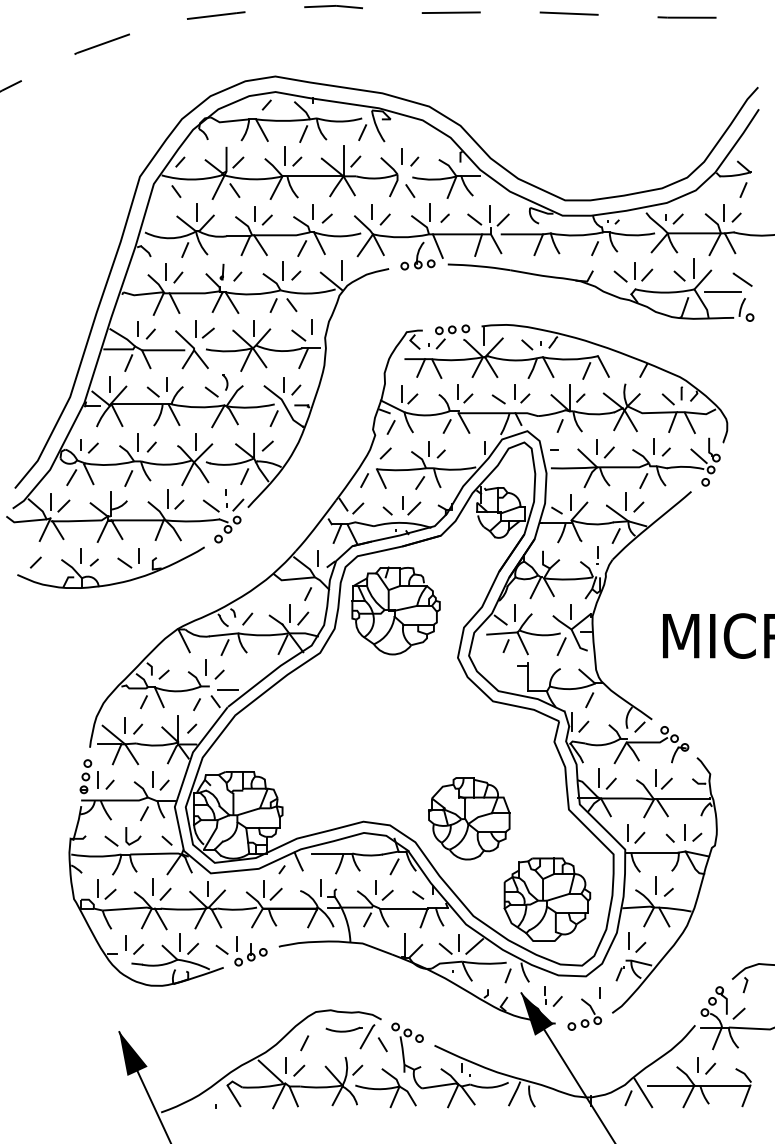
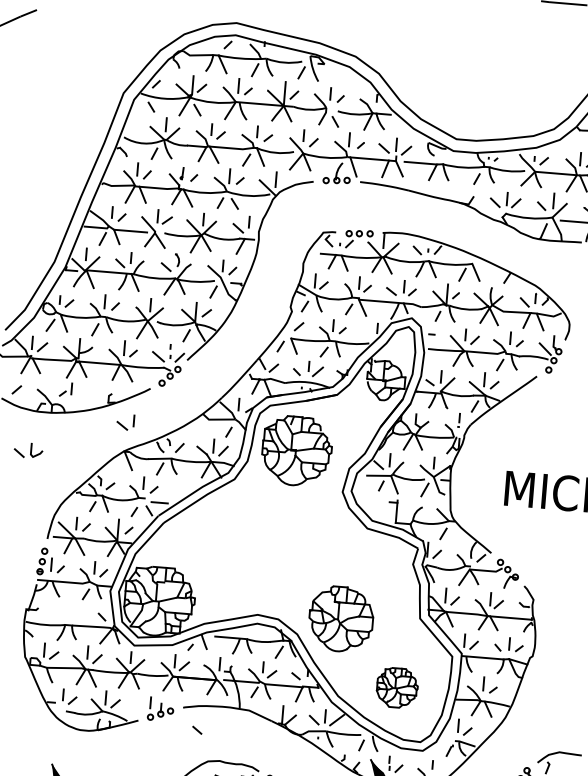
line: (80, 555) -> (71, 388), moved
part: (128, 558) -> (125, 422), moved
part: (122, 836) -> (28, 450), moved
part: (547, 899) -> (397, 687), size x0.6
line: (221, 949) -> (196, 729), moved

